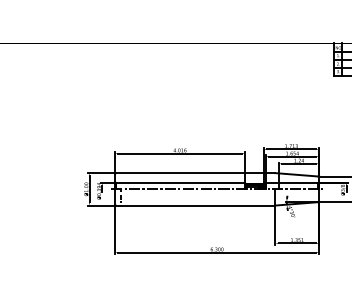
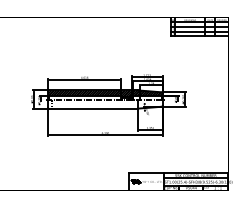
hatch: (217, 178) -> (105, 93), added

